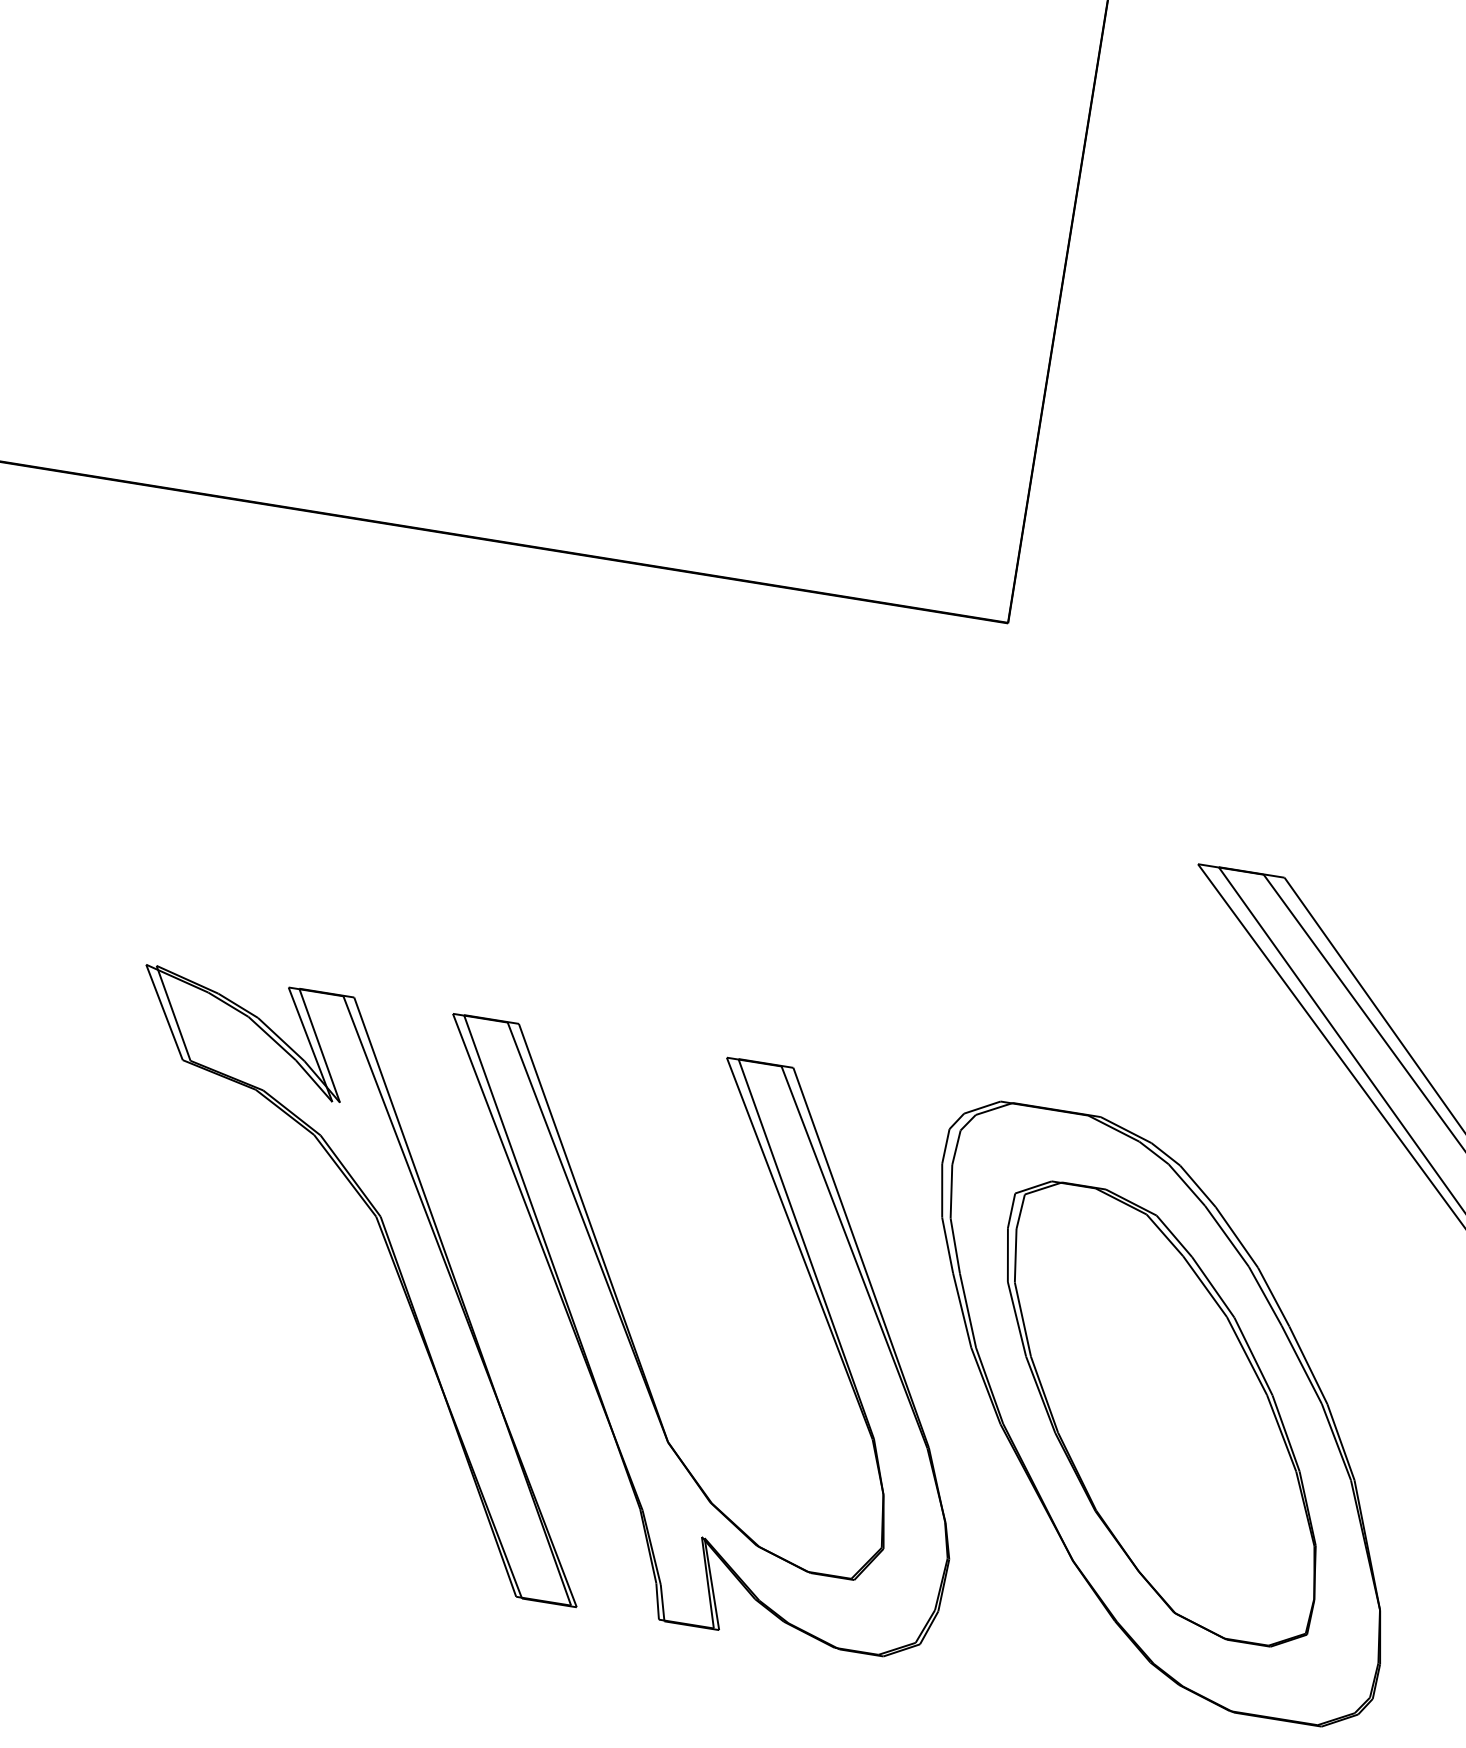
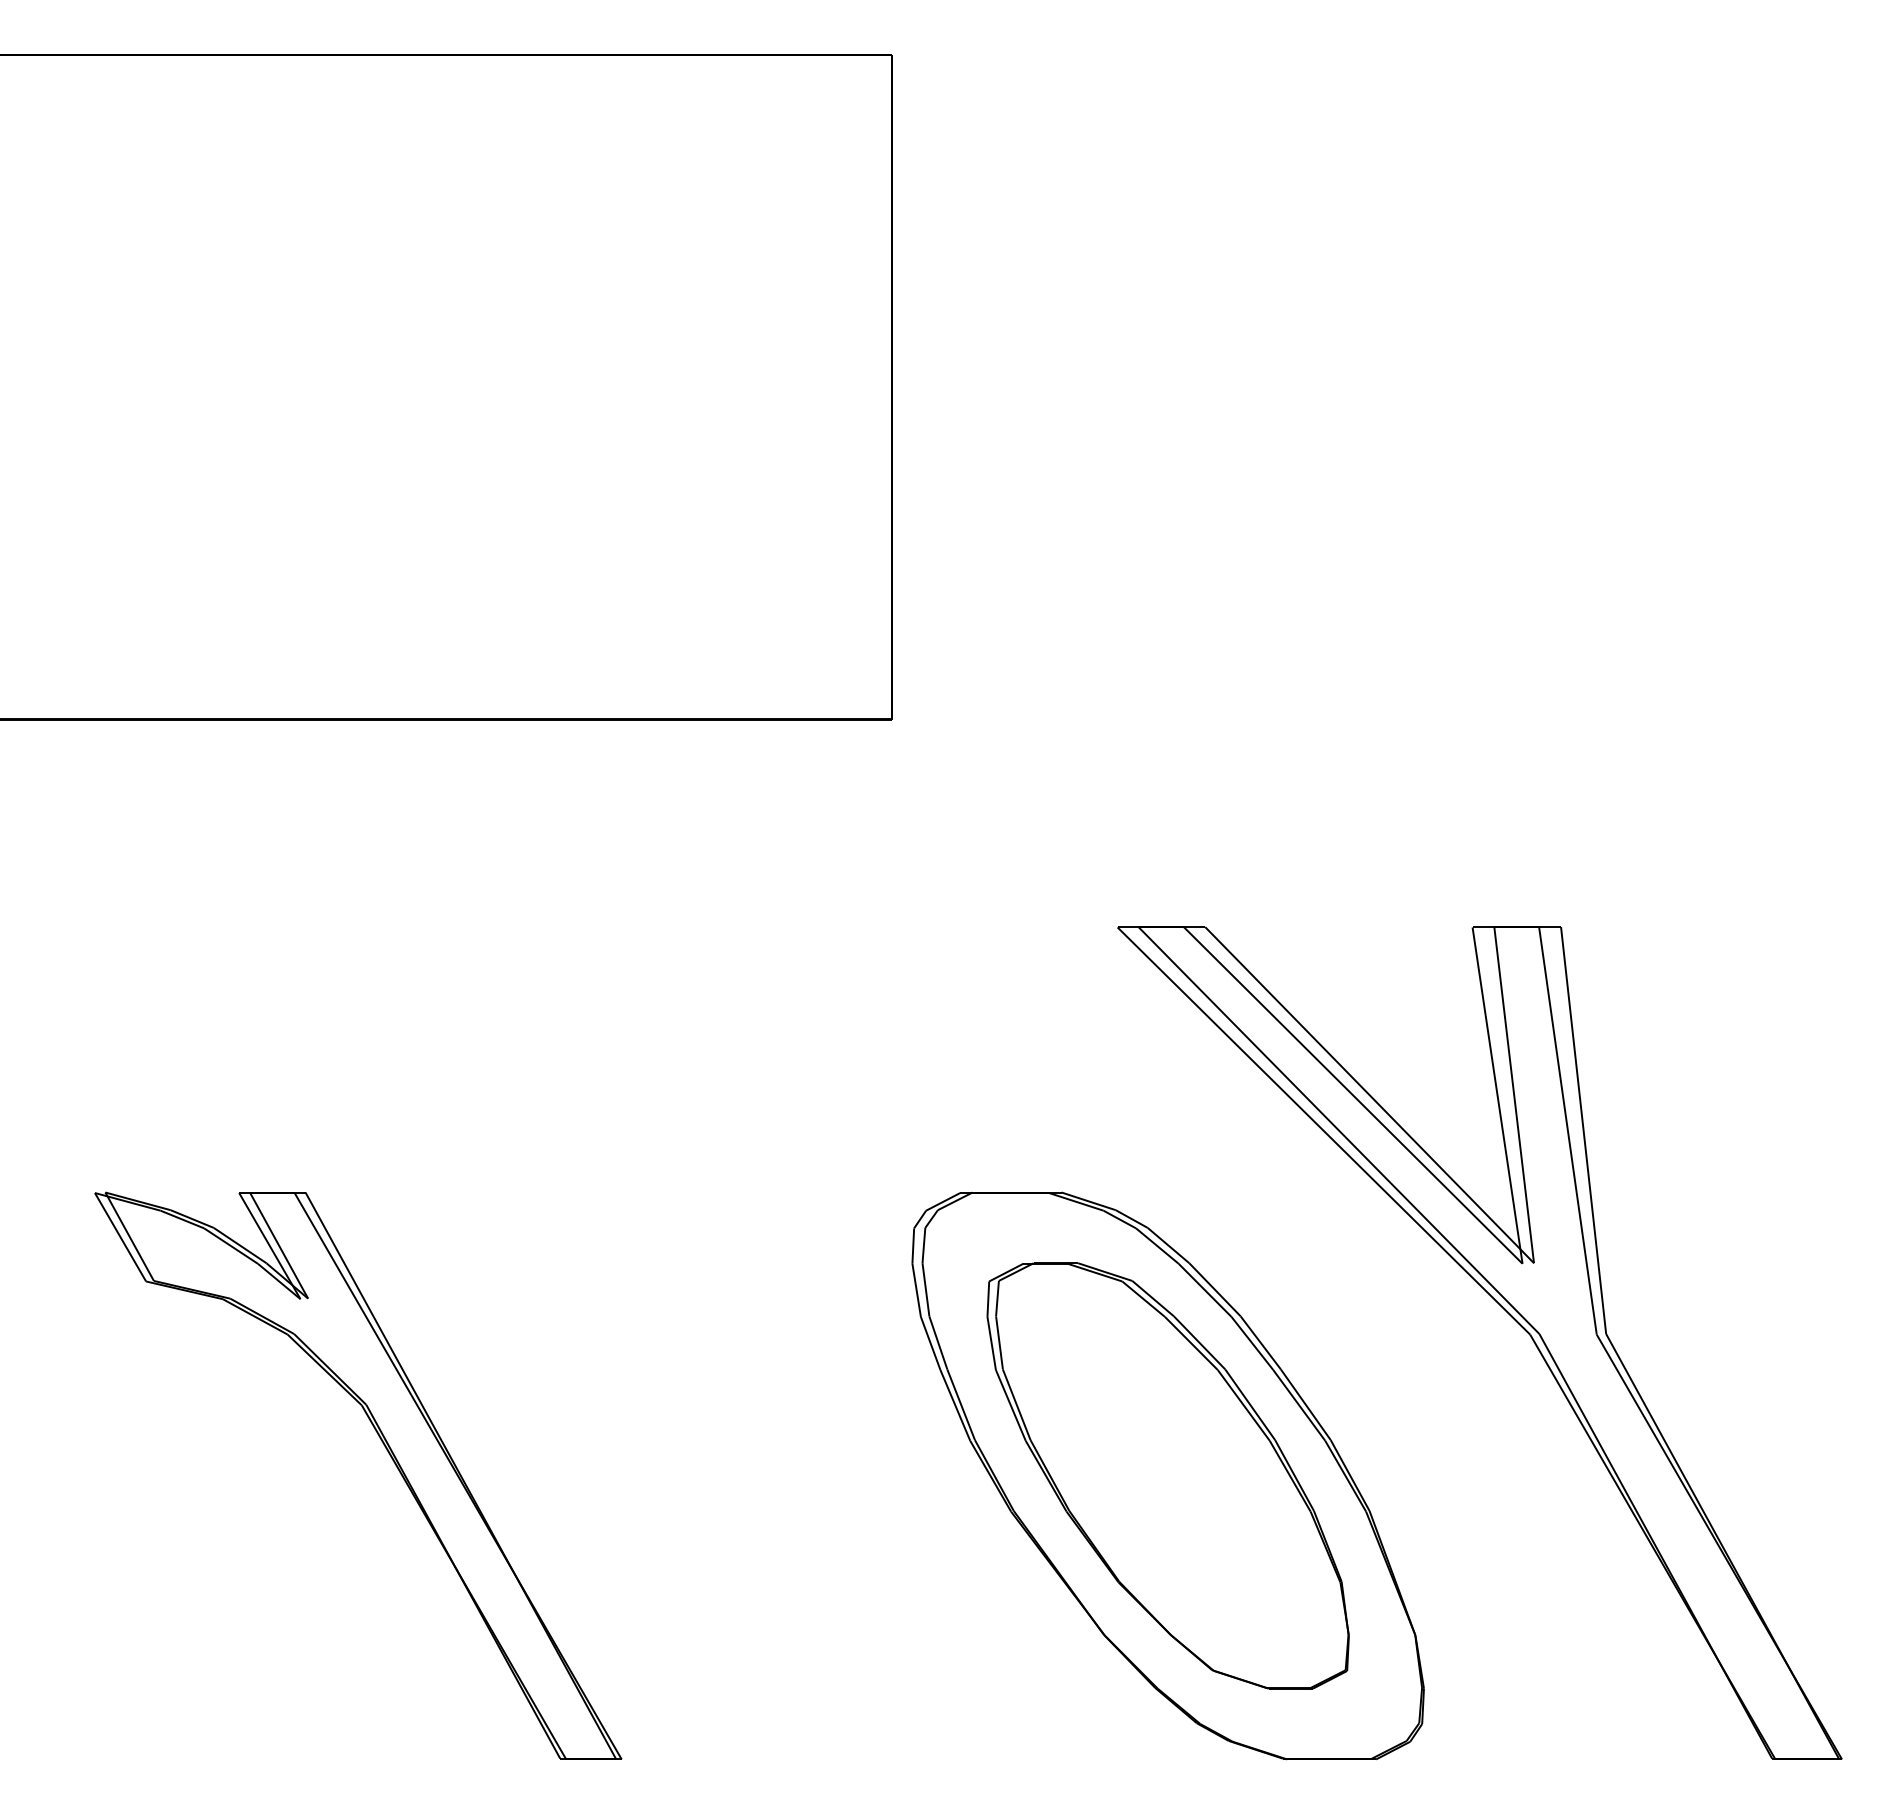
part: (638, 1357) -> (643, 1502), removed

